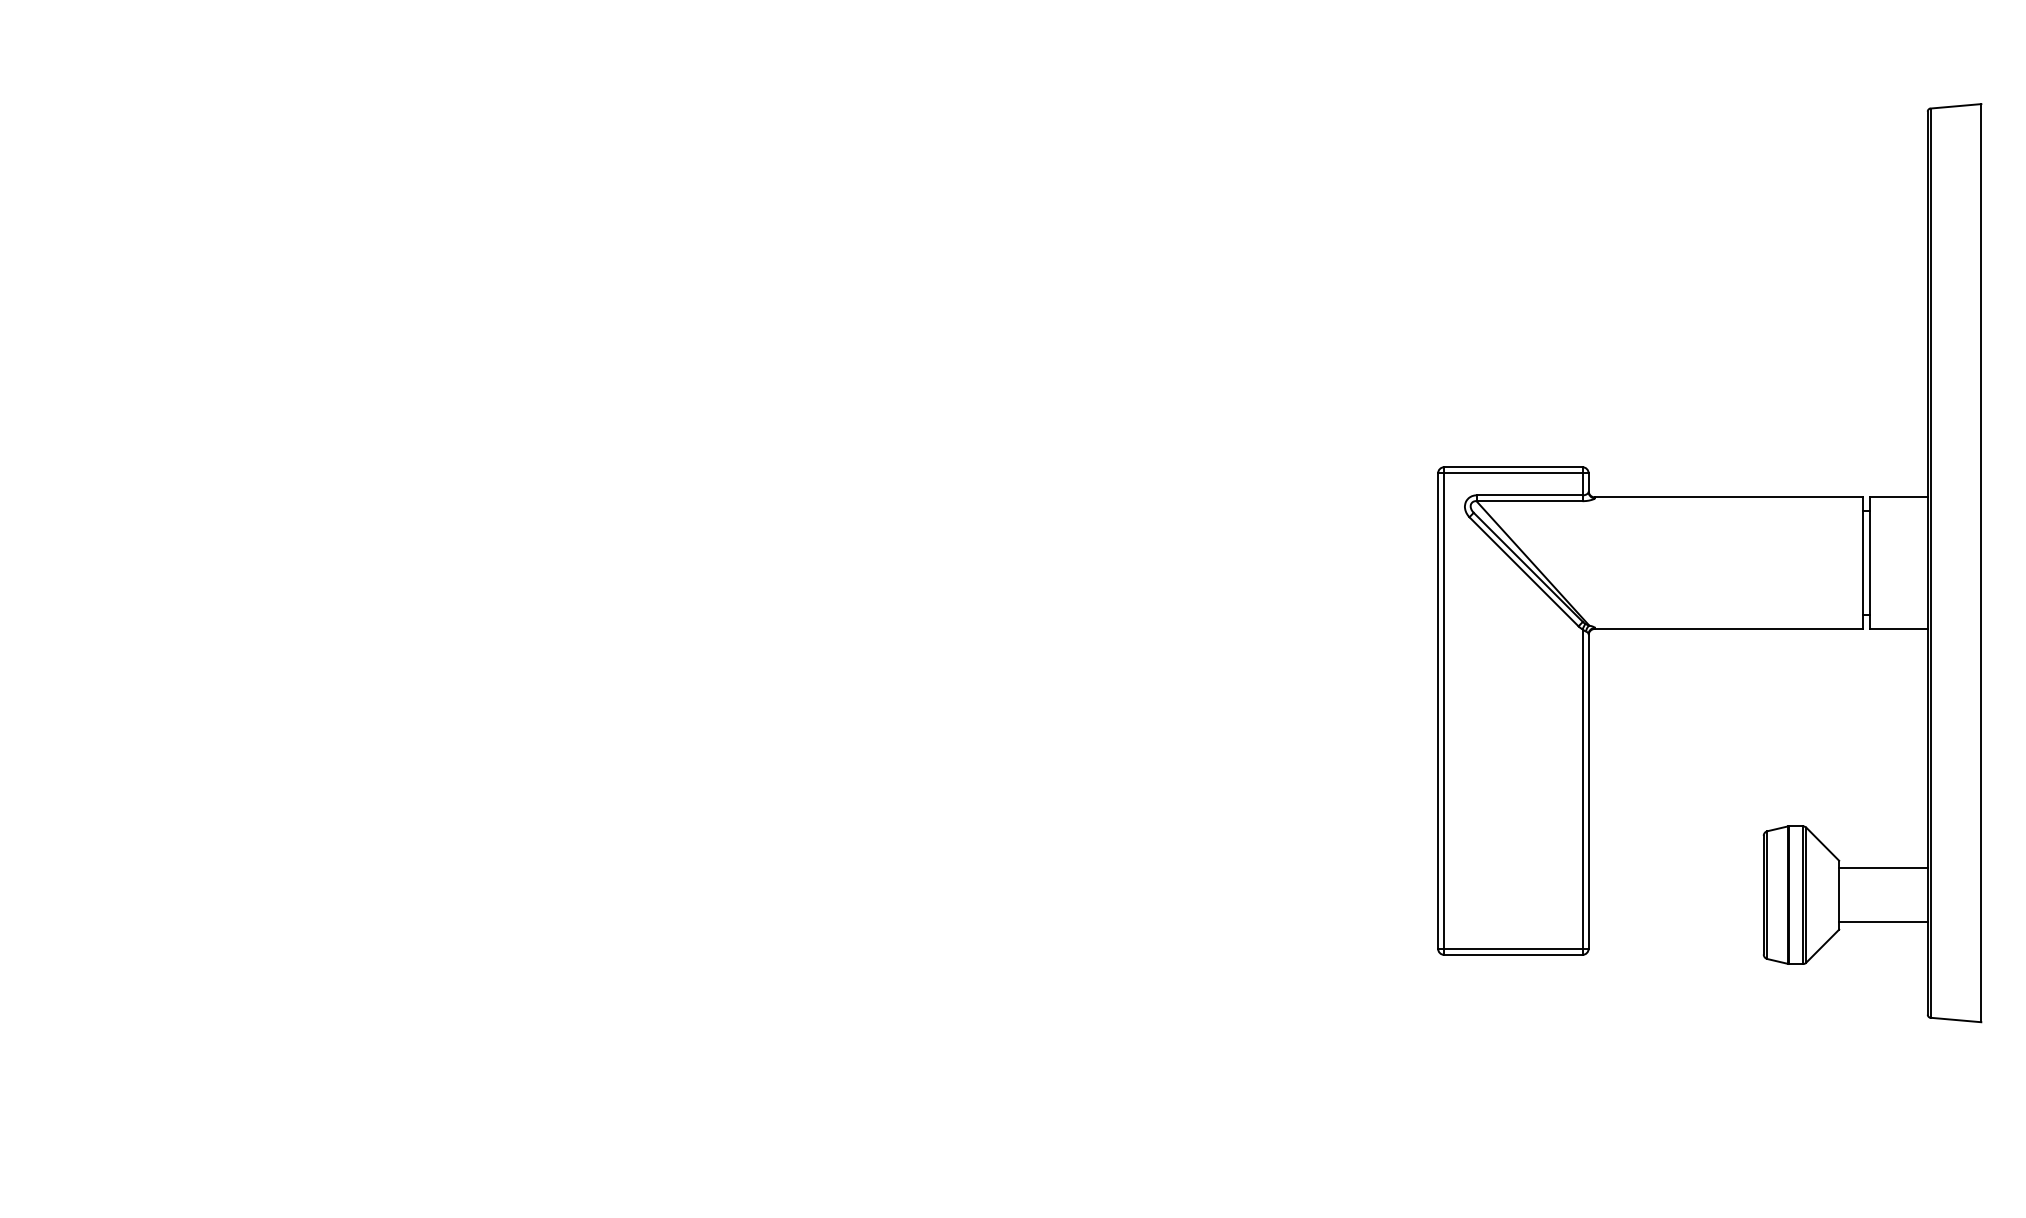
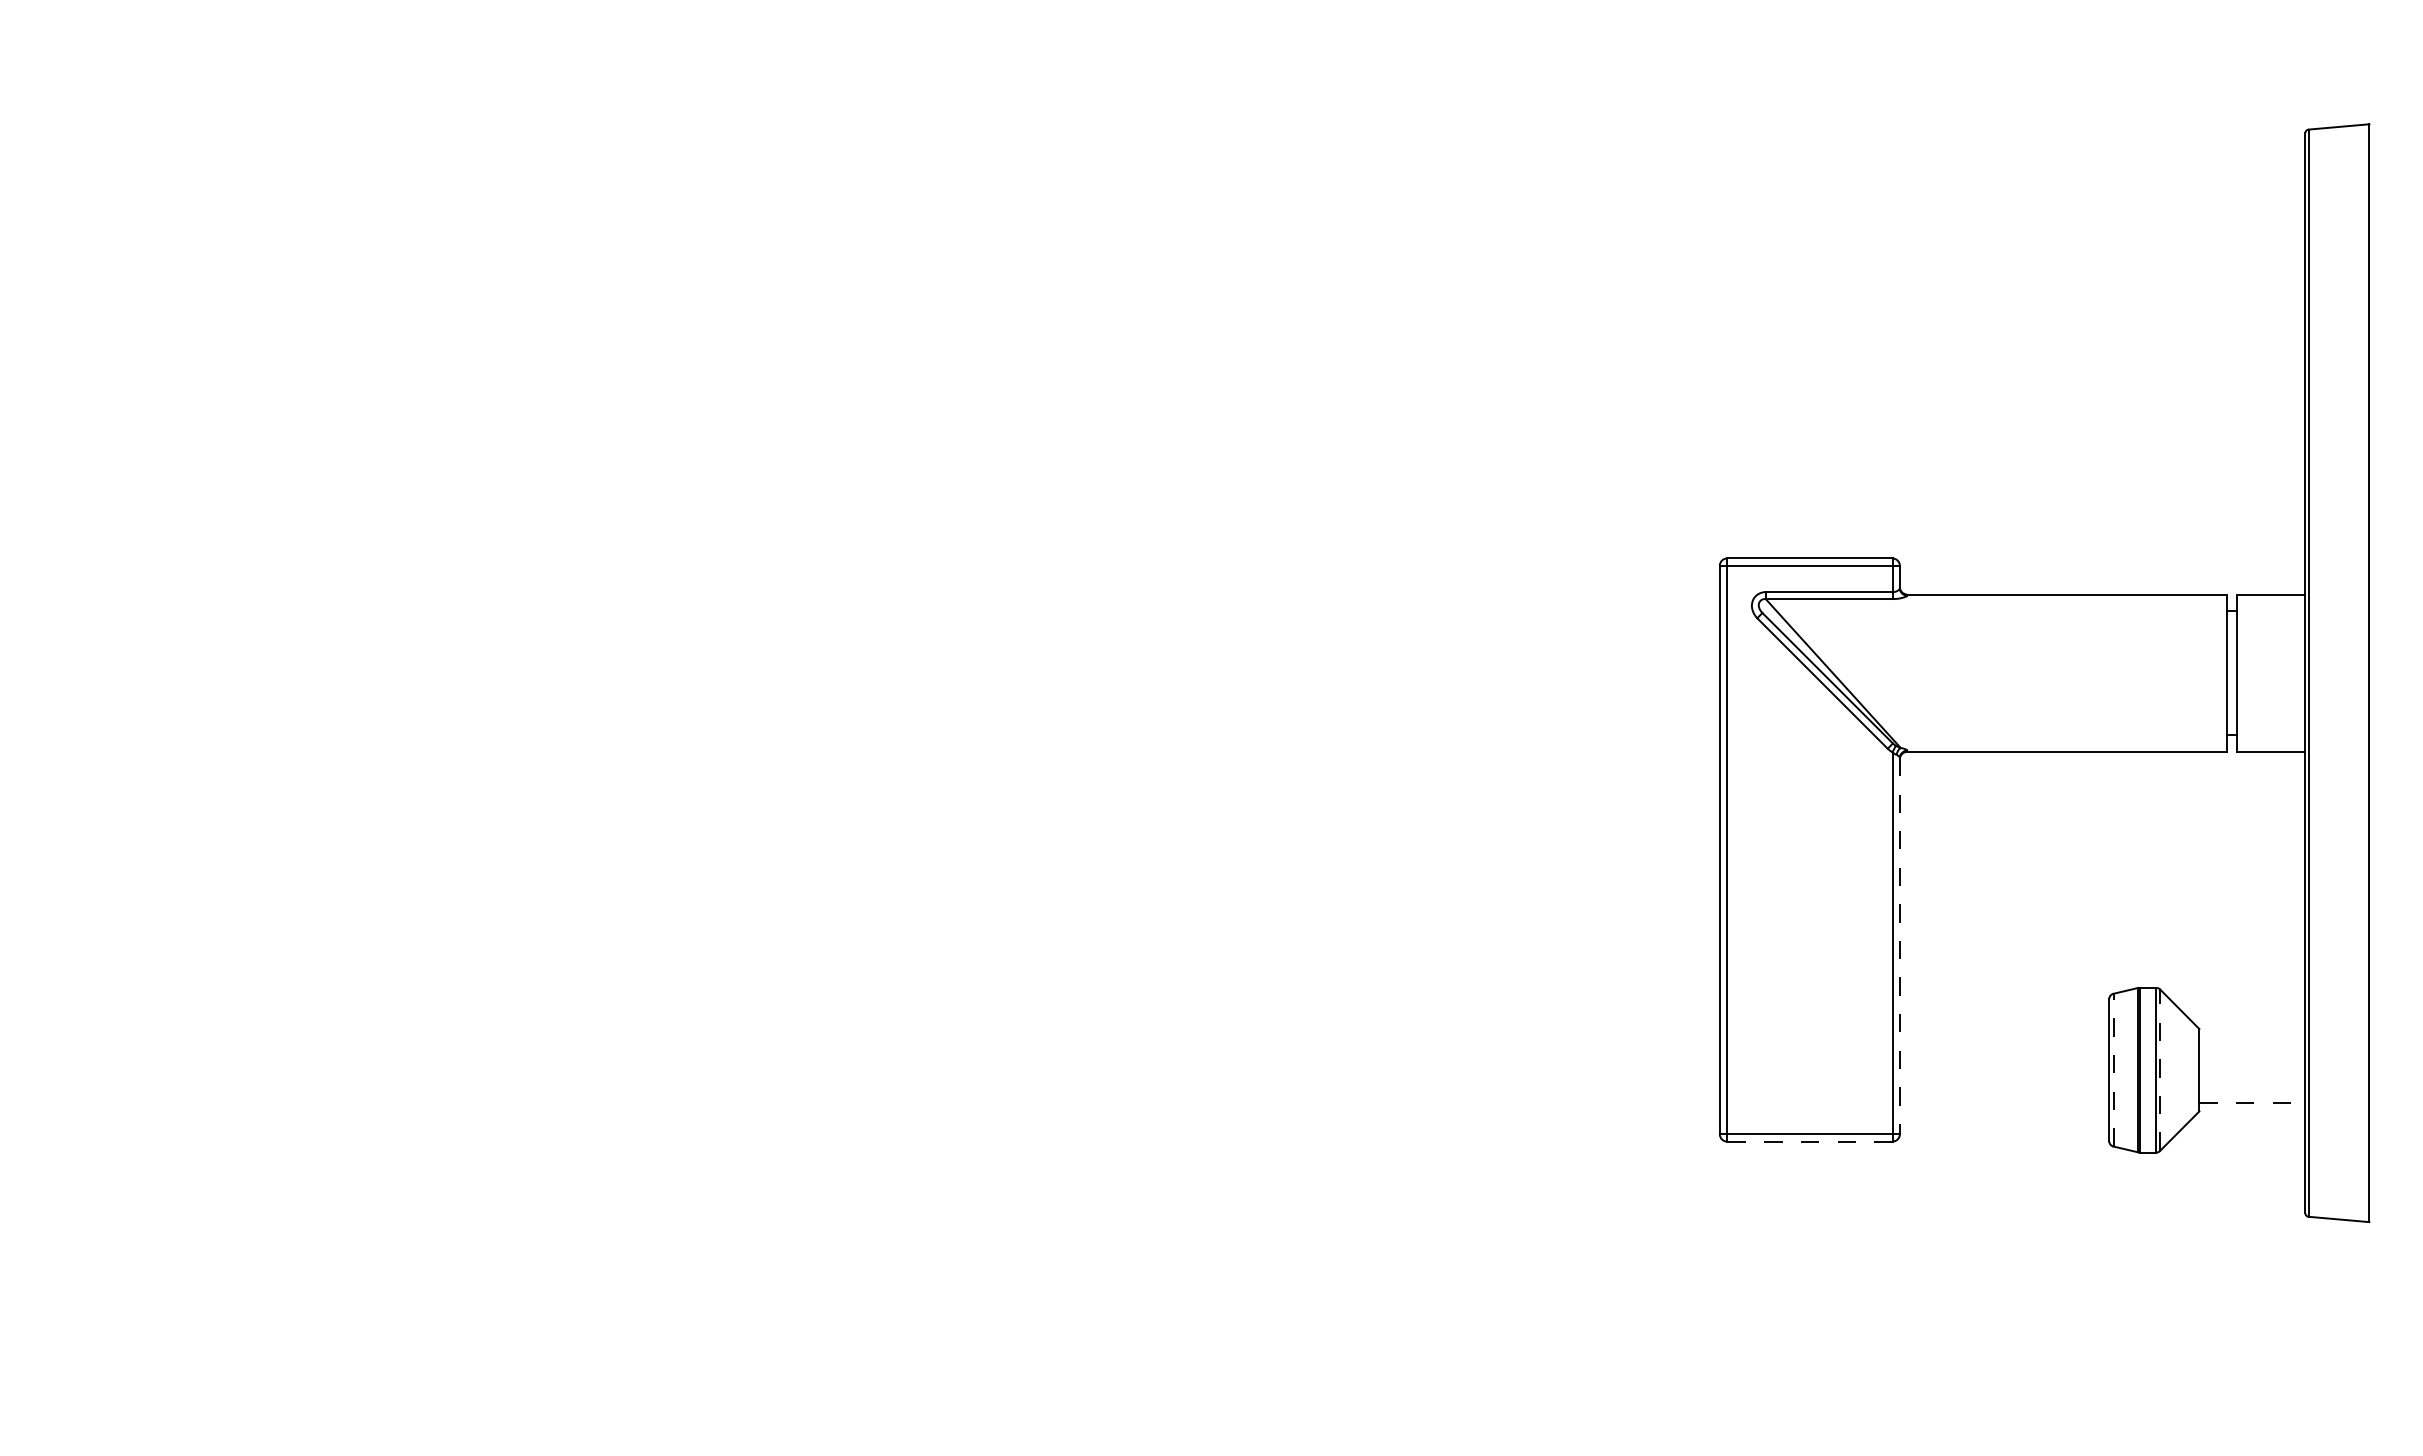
line: (1588, 791) -> (1899, 946), solid -> dashed
line: (1883, 867) -> (2252, 1037), removed
line: (1767, 894) -> (2113, 1069), solid -> dashed
line: (1806, 895) -> (2160, 1070), solid -> dashed
line: (1883, 922) -> (2252, 1102), solid -> dashed
line: (1513, 954) -> (1809, 1141), solid -> dashed

